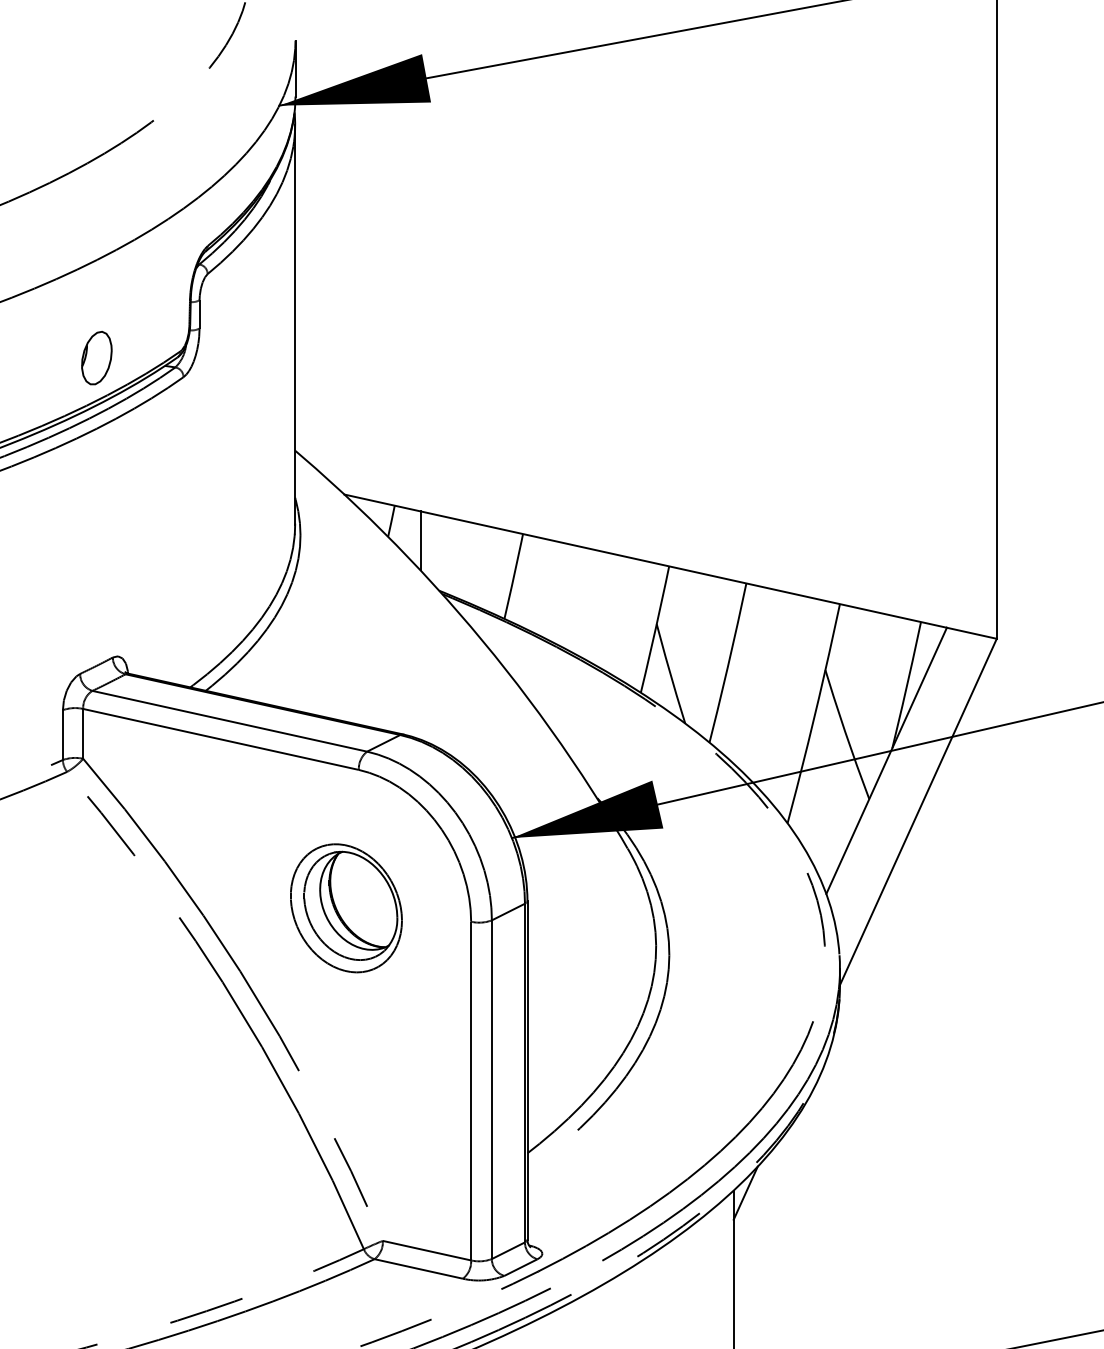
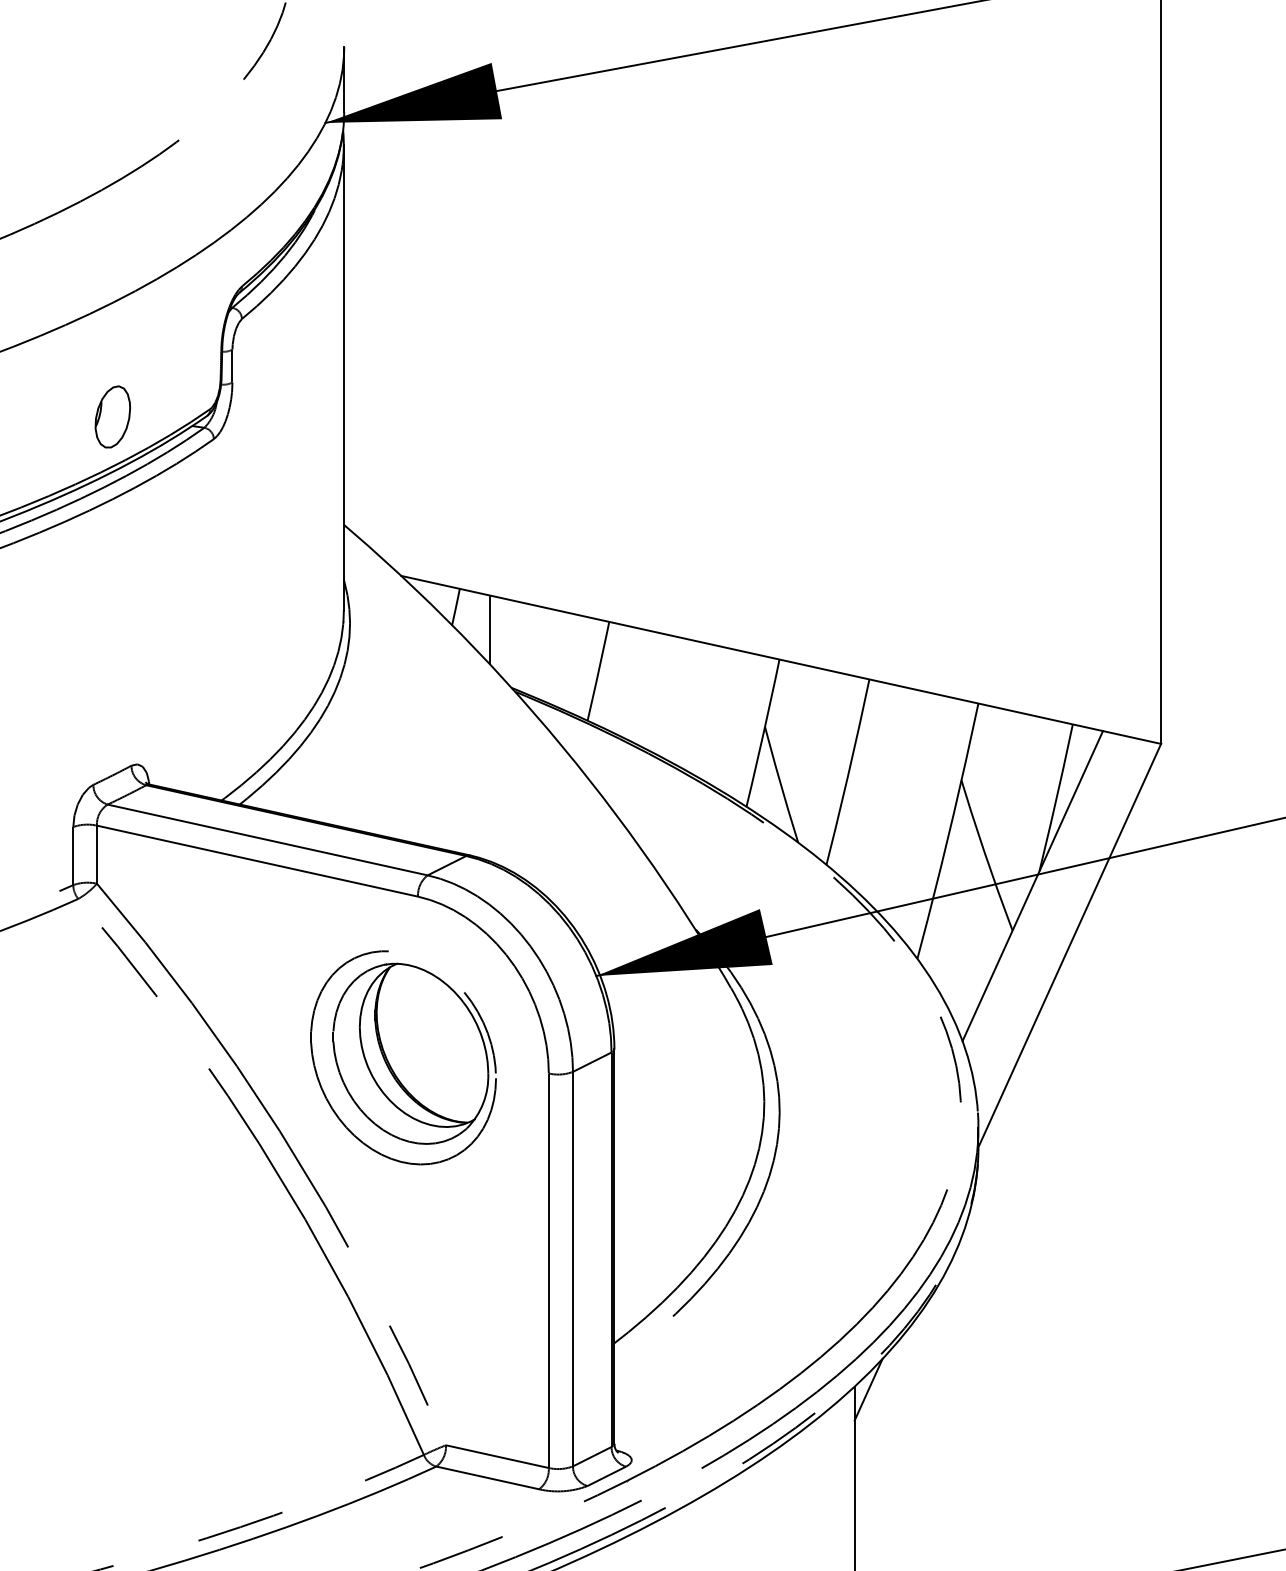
part: (346, 908) -> (403, 1057), size x1.43

